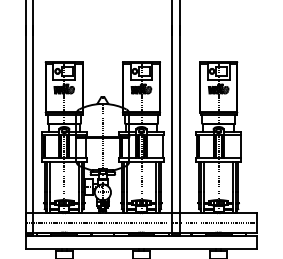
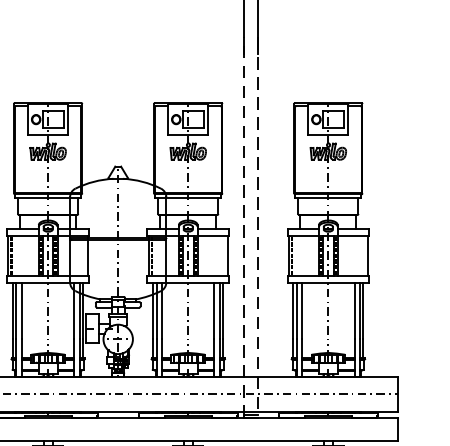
line: (172, 130) -> (244, 226), solid -> dashed
line: (180, 130) -> (259, 226), solid -> dashed

